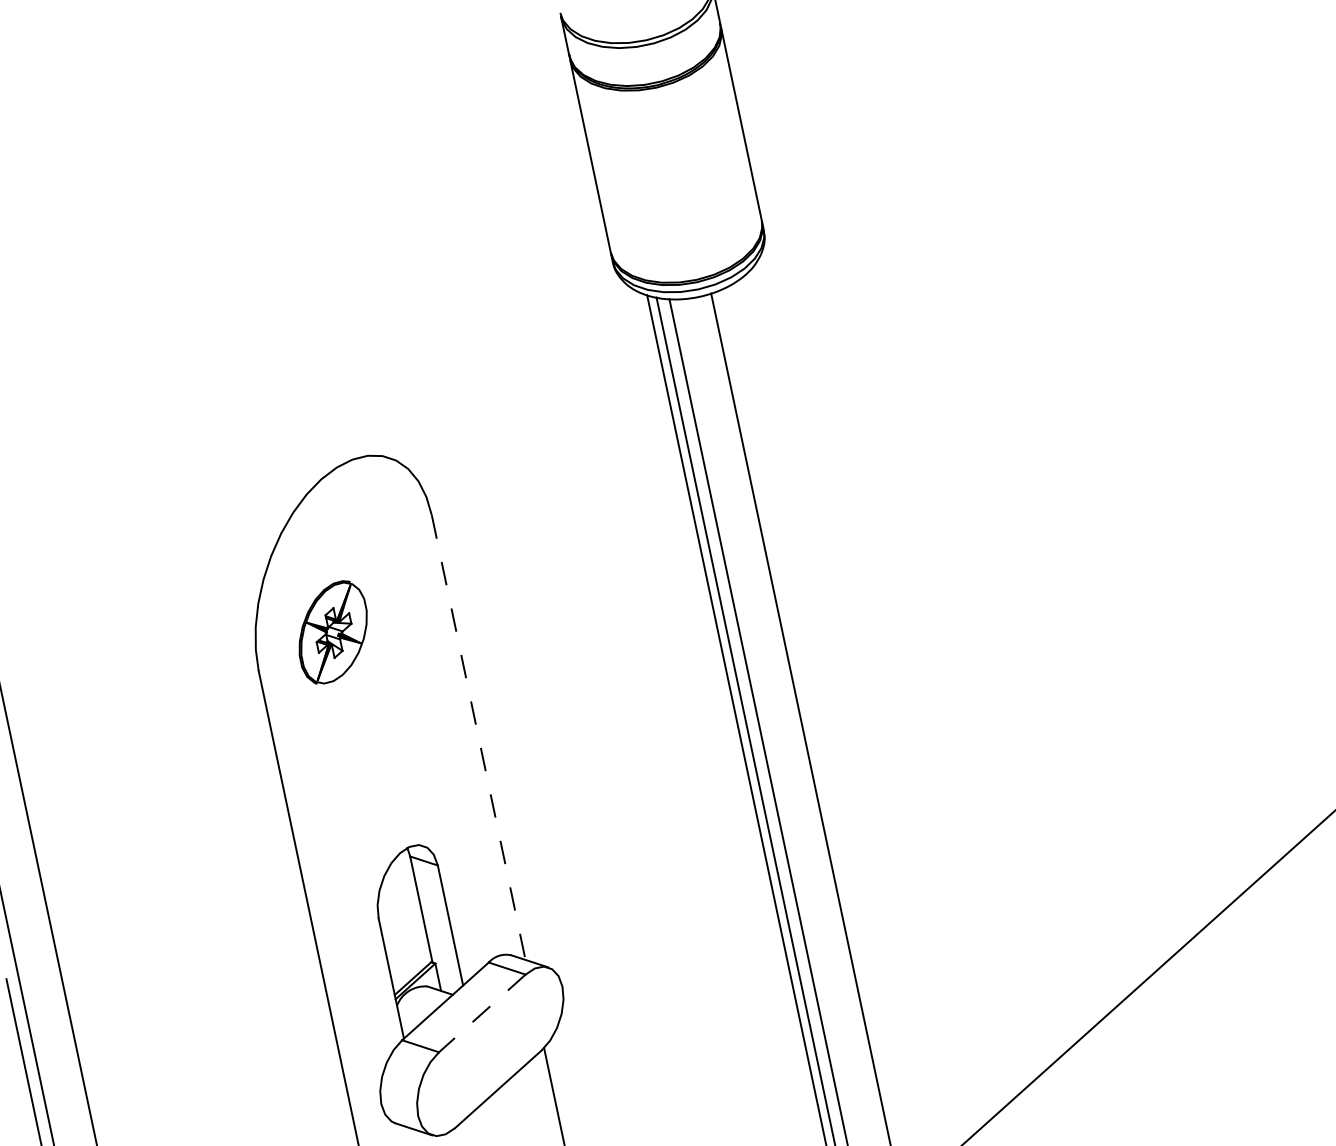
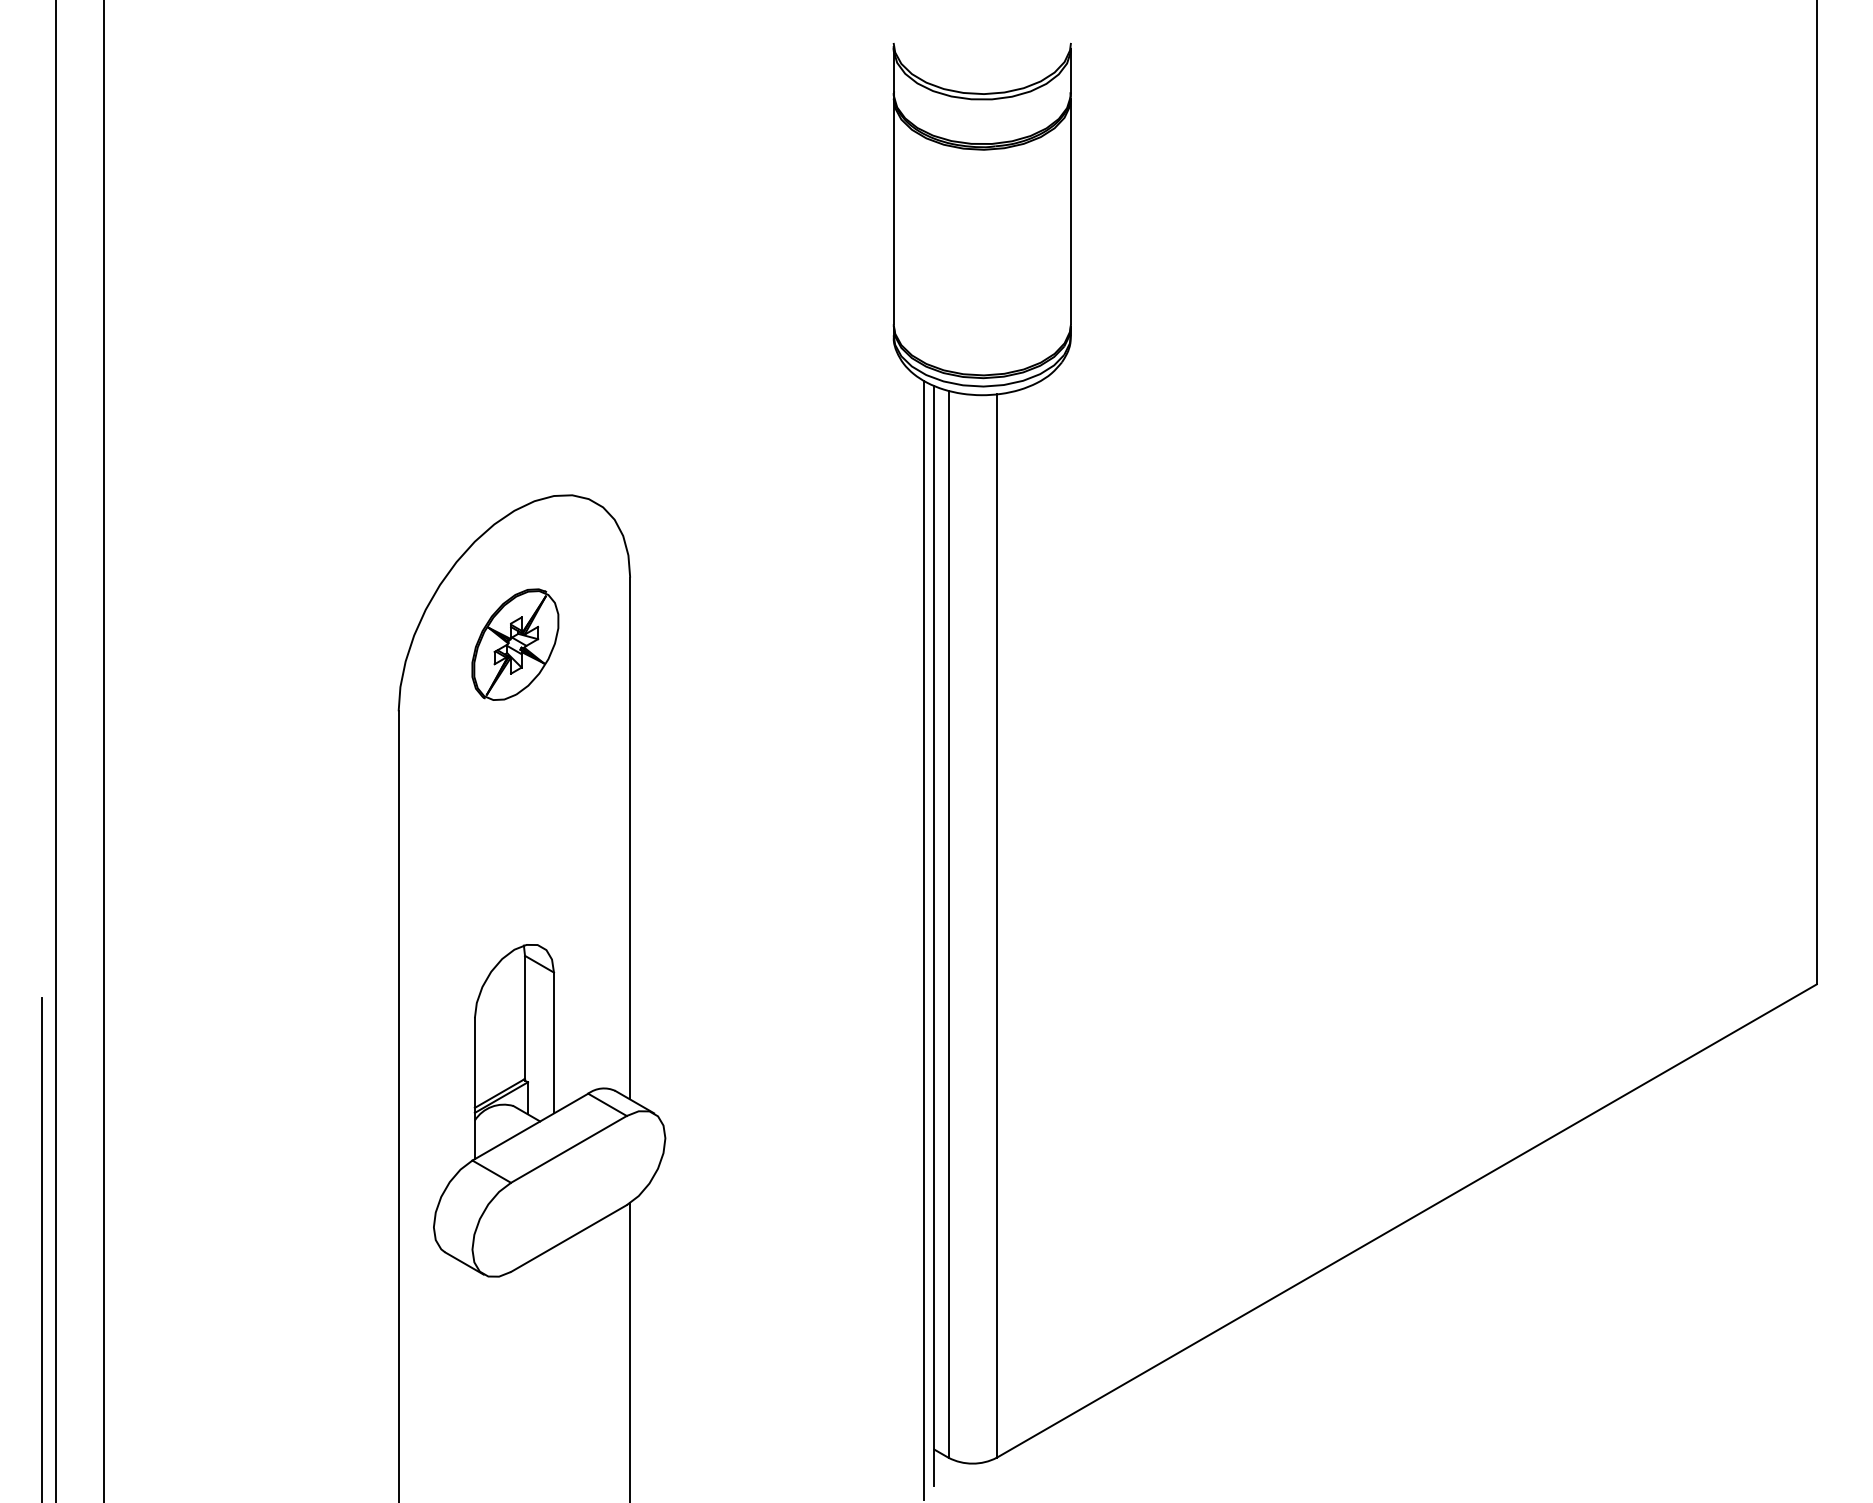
part: (333, 632) -> (515, 644), moved
line: (478, 737) -> (630, 838), dashed -> solid
line: (481, 1013) -> (568, 1149), dashed -> solid

